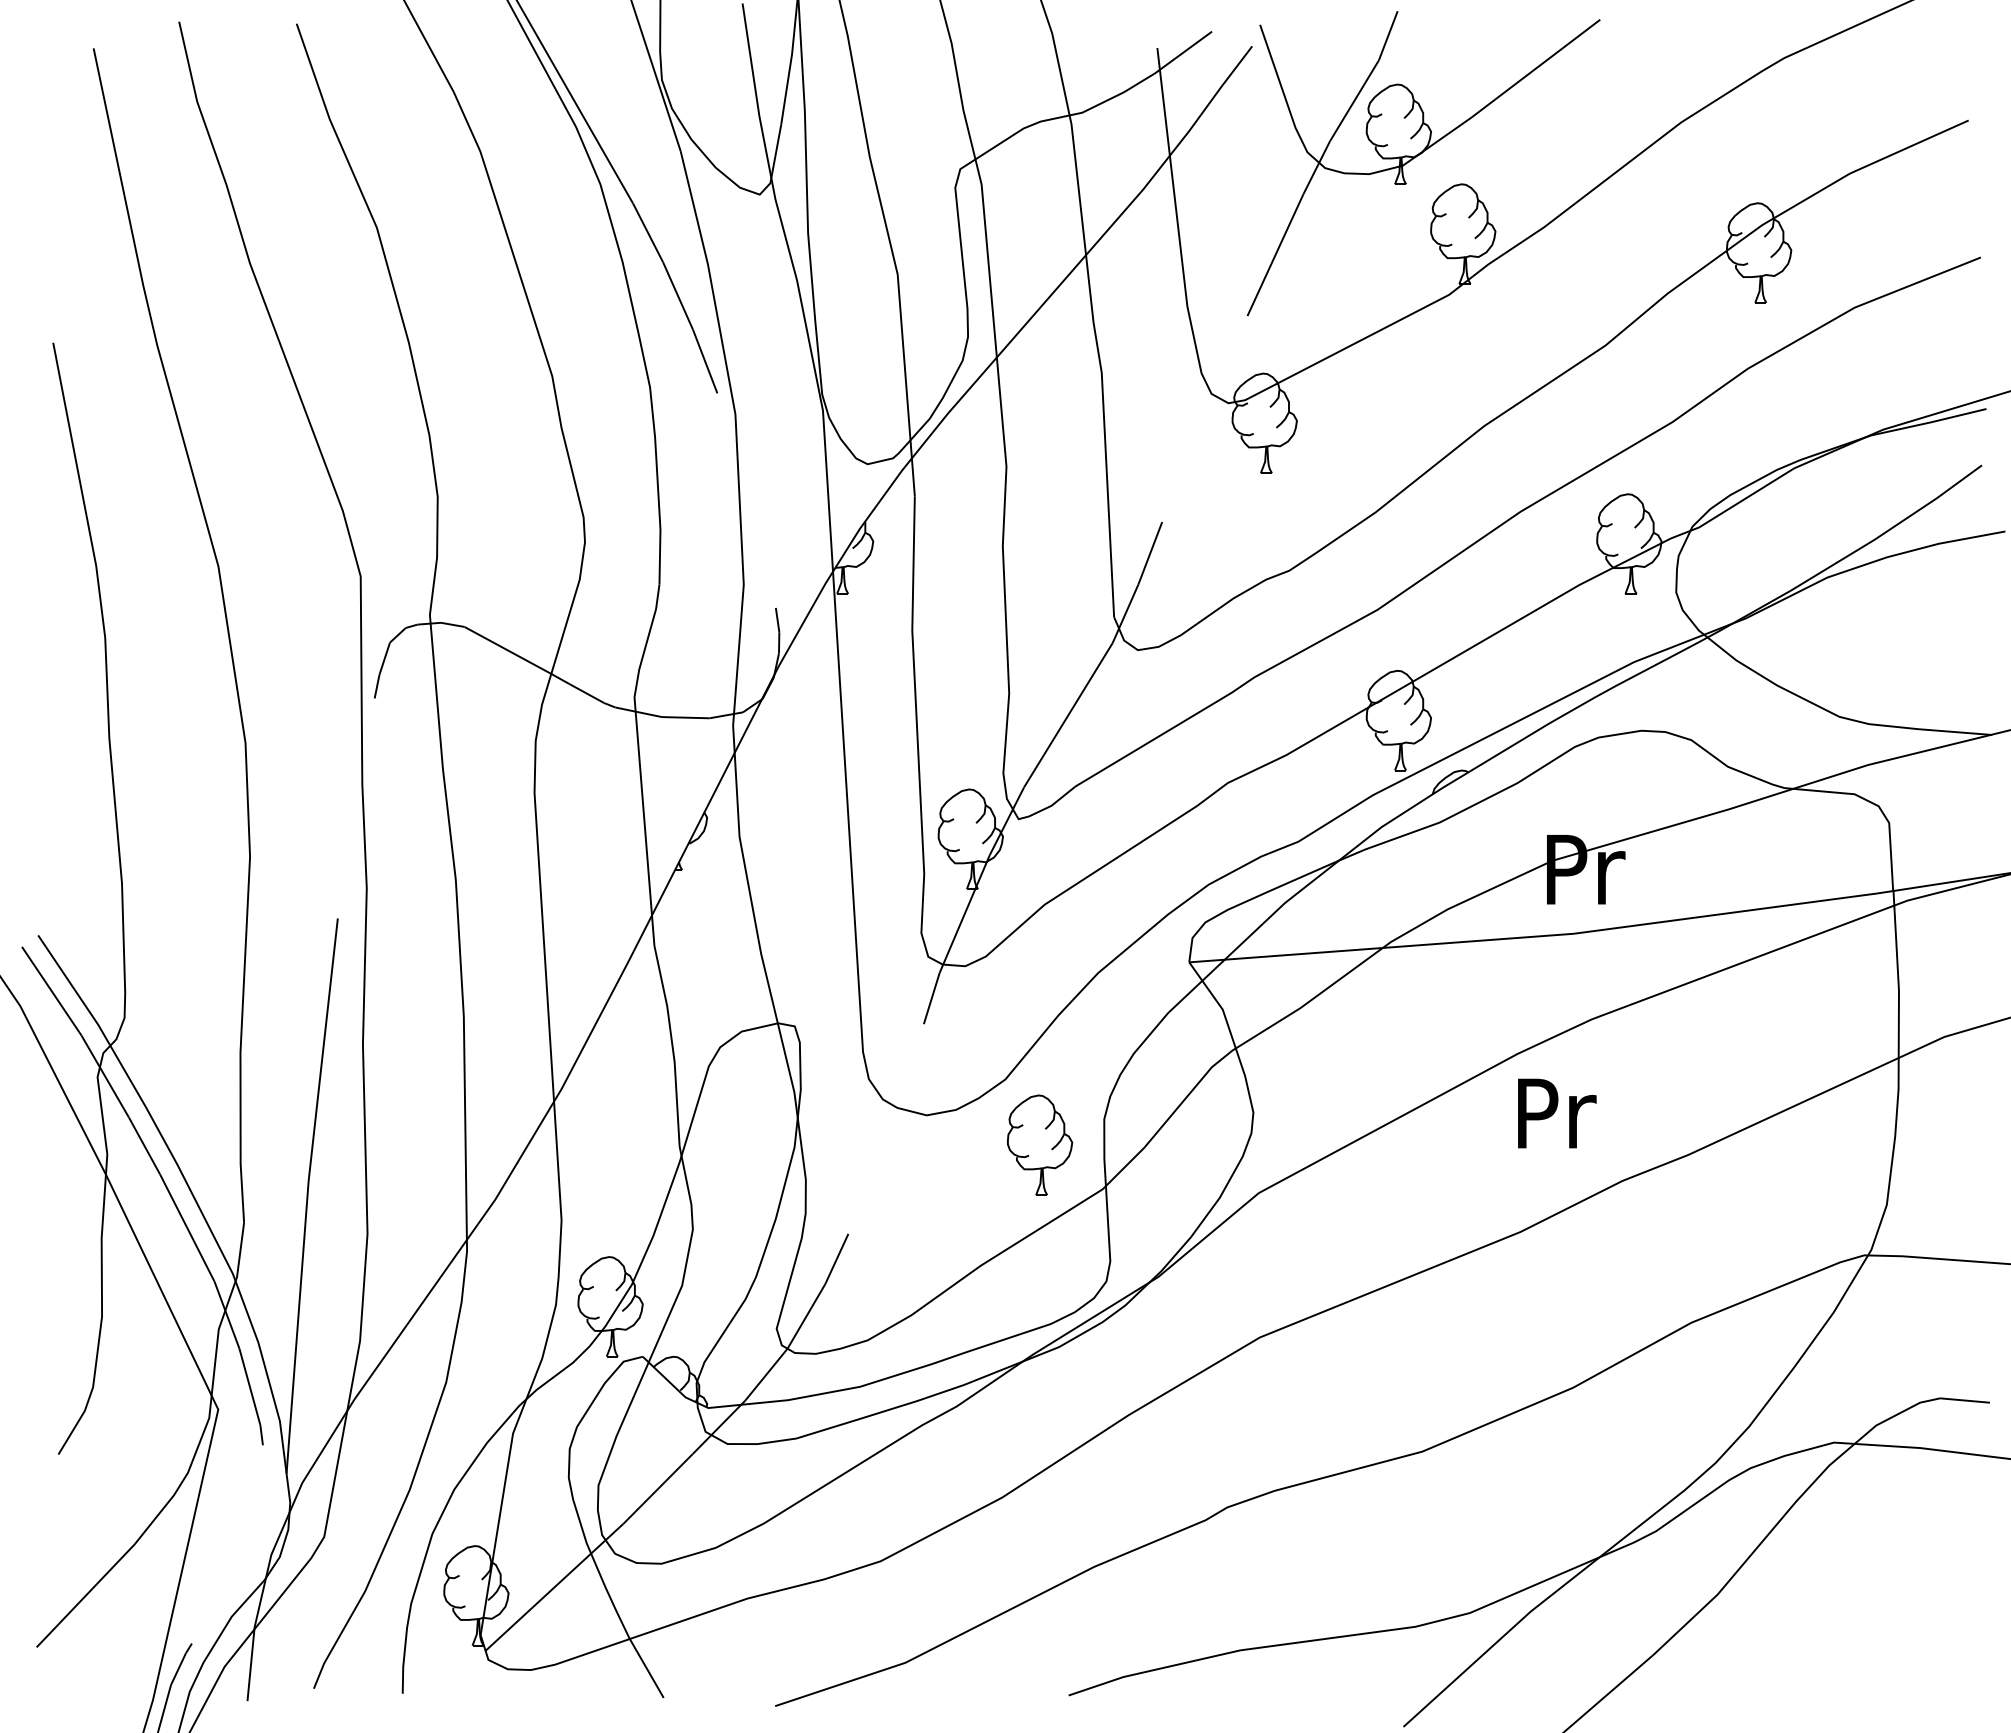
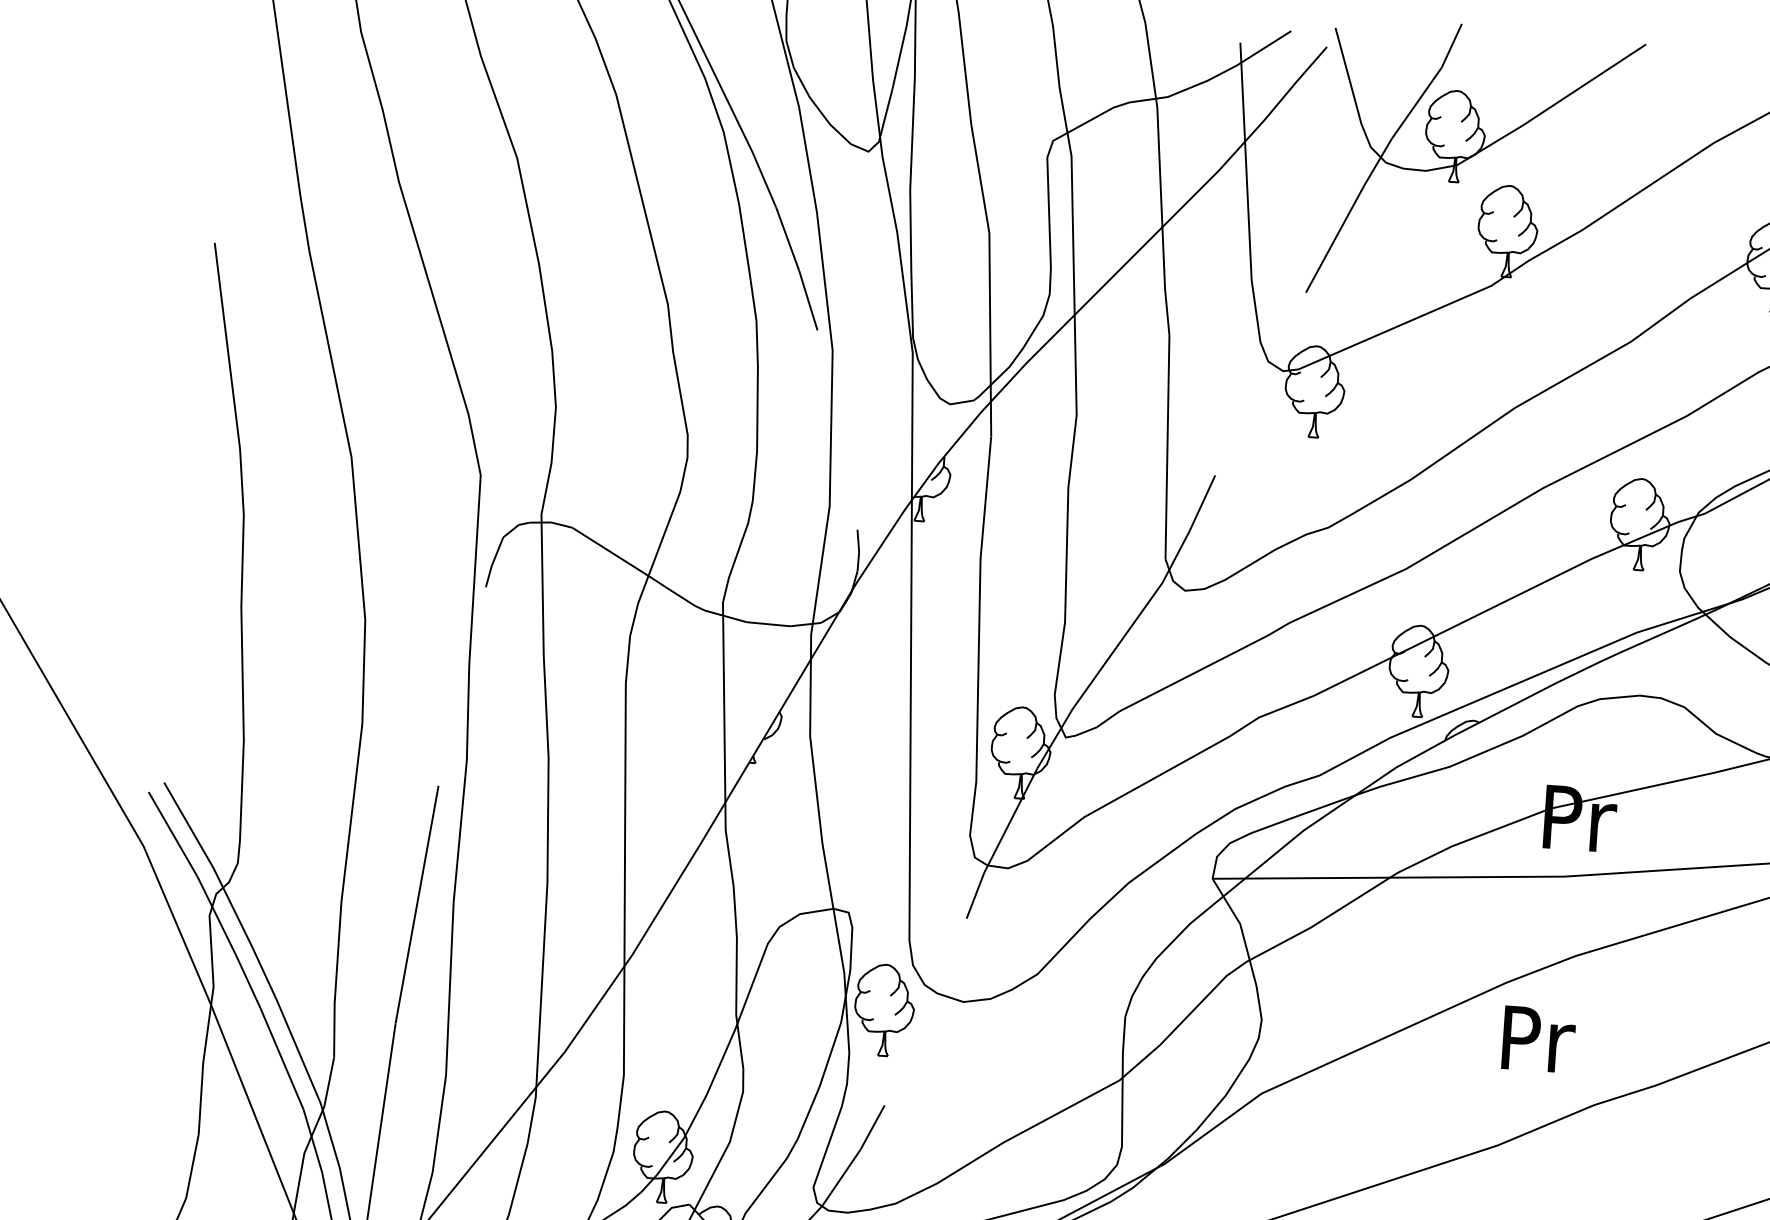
part: (1040, 1144) -> (884, 1009), moved

